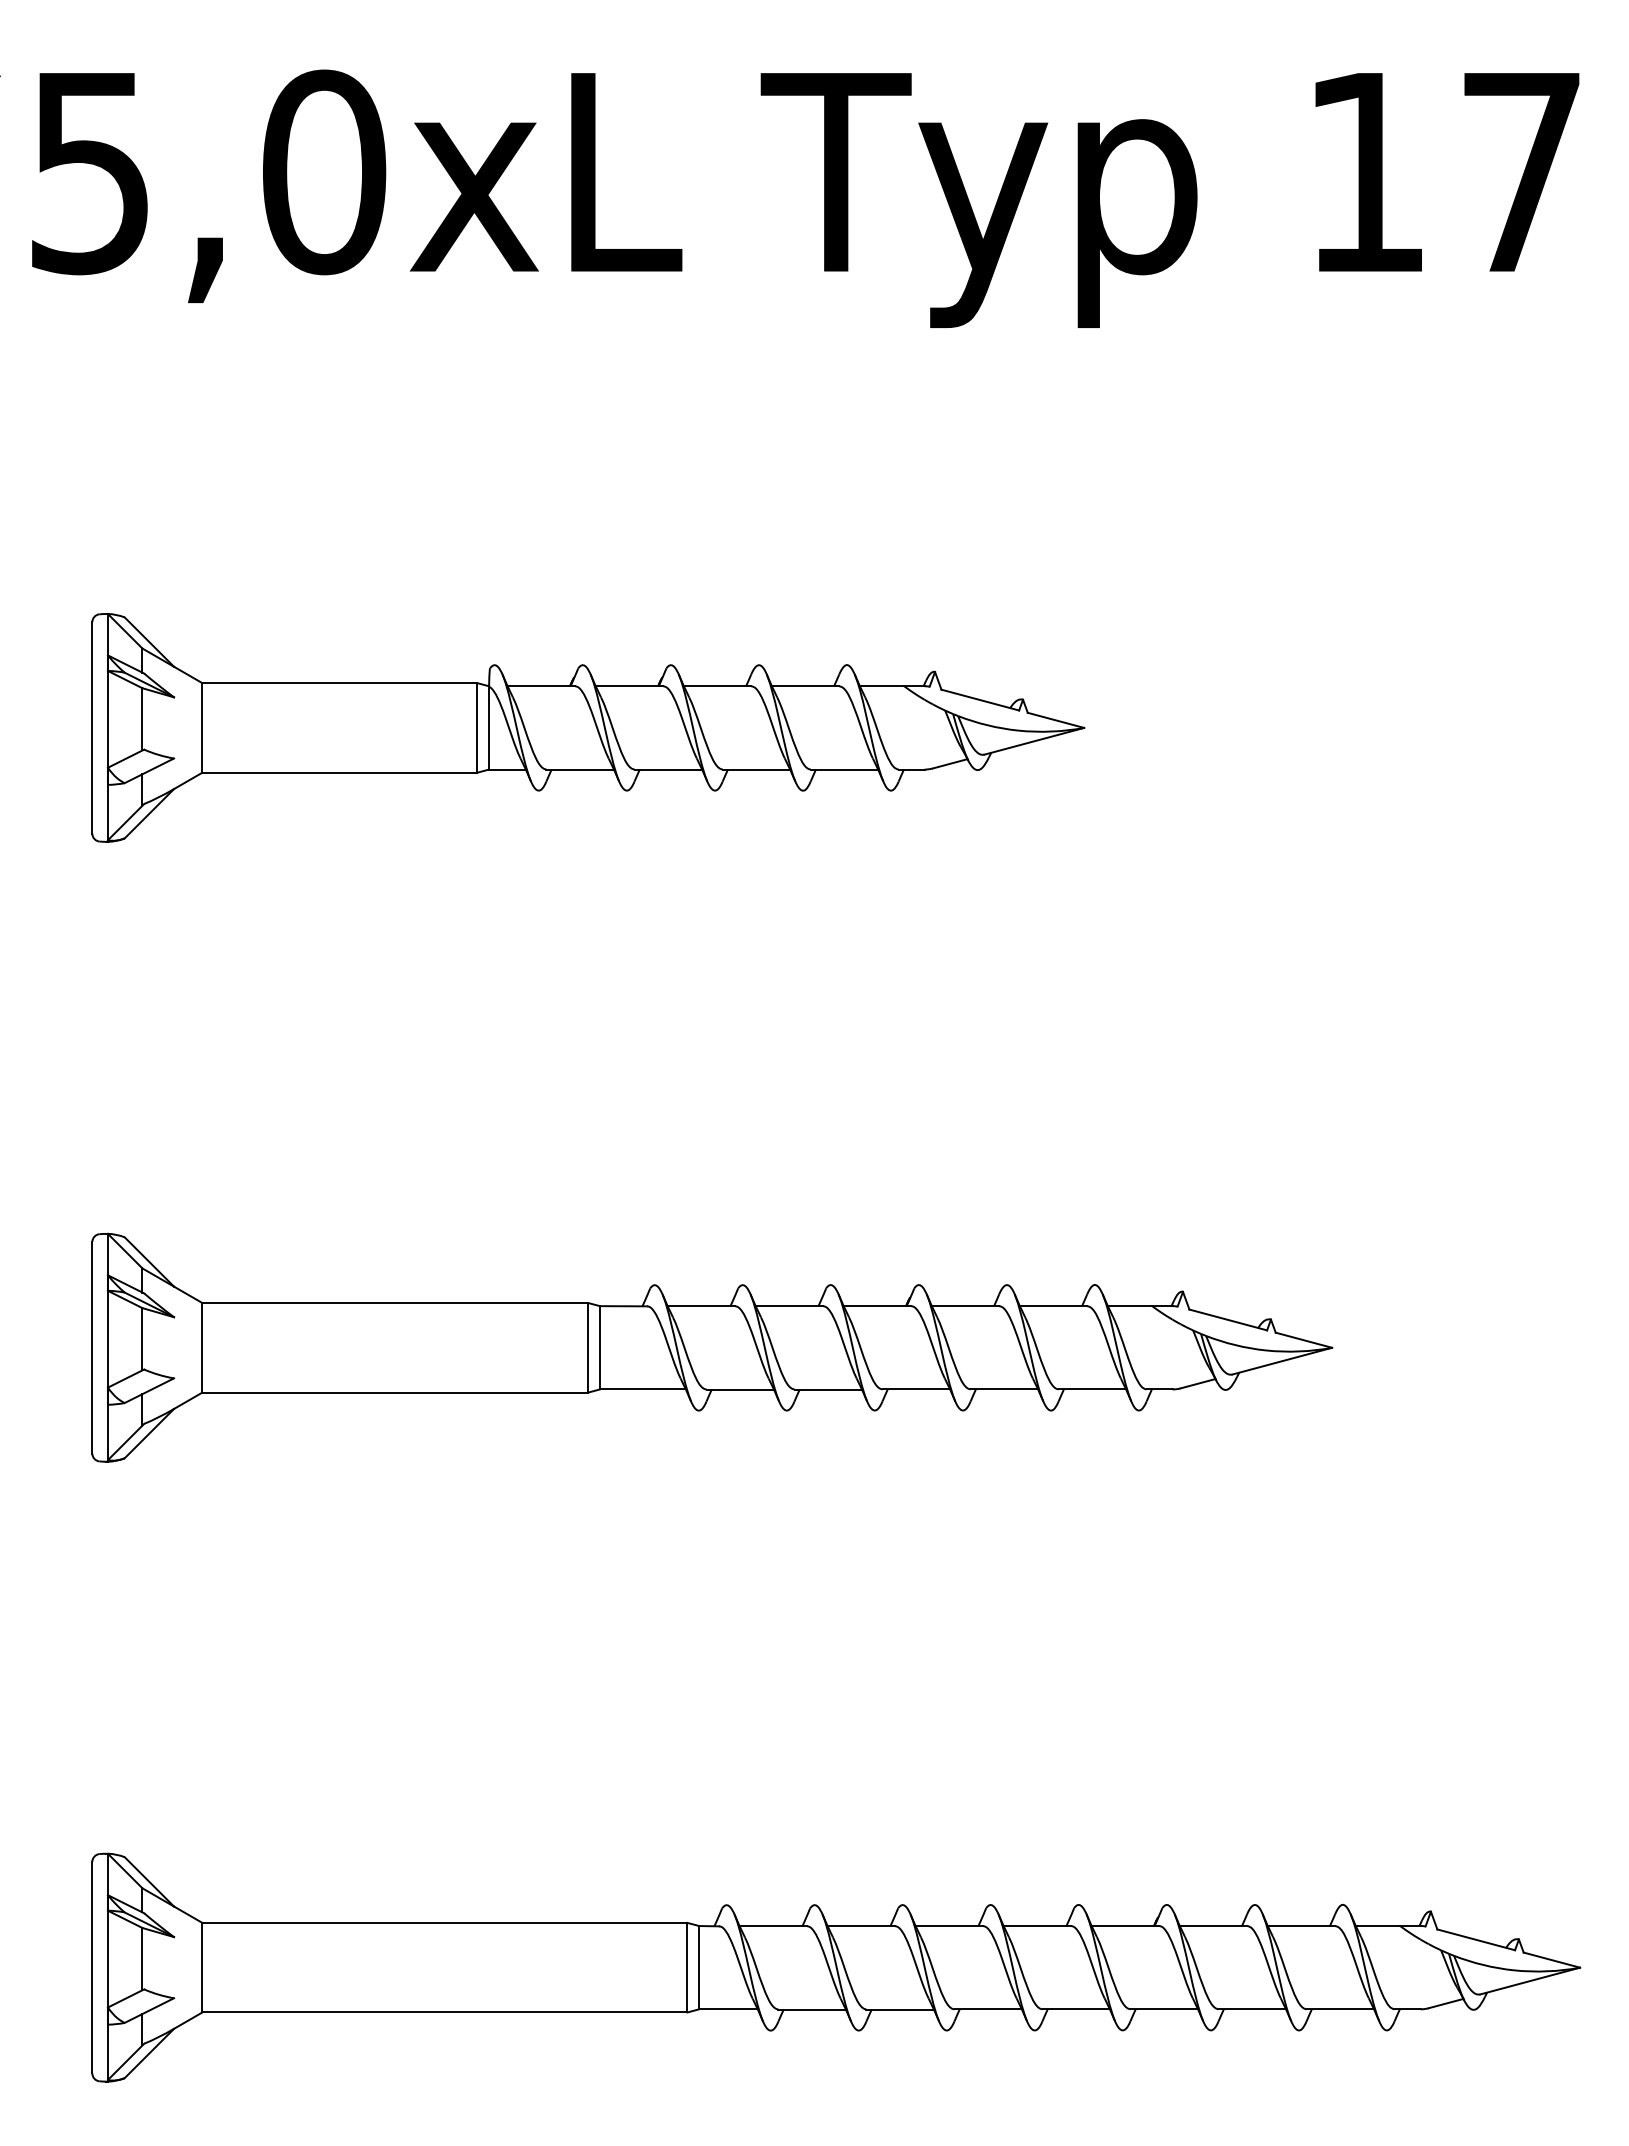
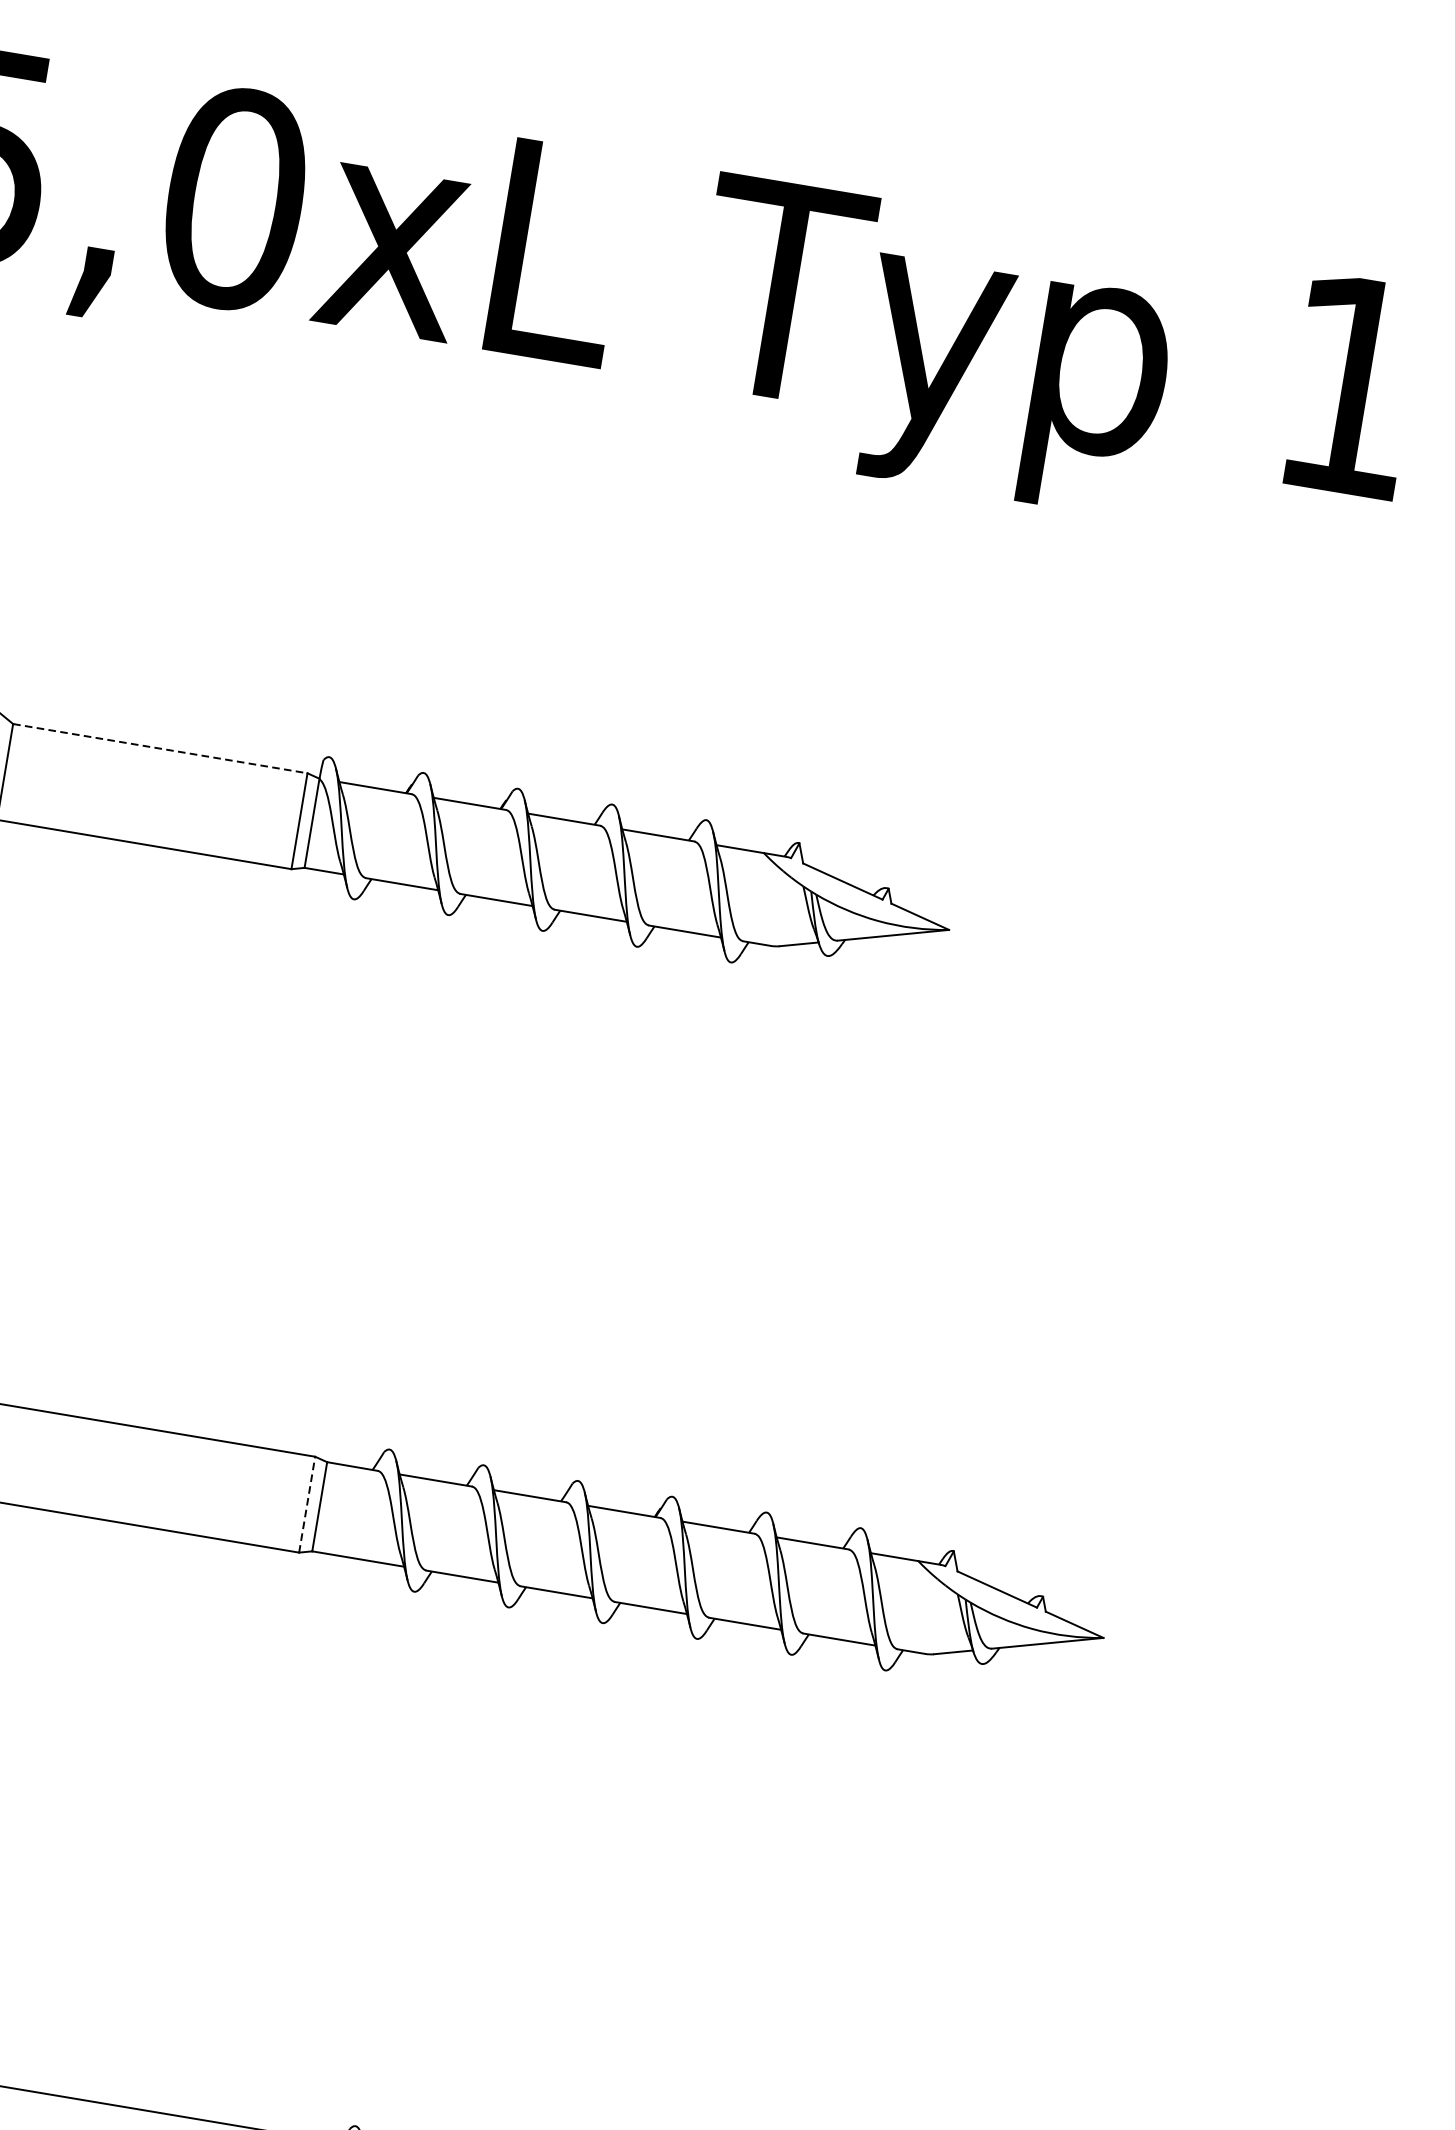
line: (340, 683) -> (160, 749), solid -> dashed
line: (588, 1347) -> (307, 1504), solid -> dashed

